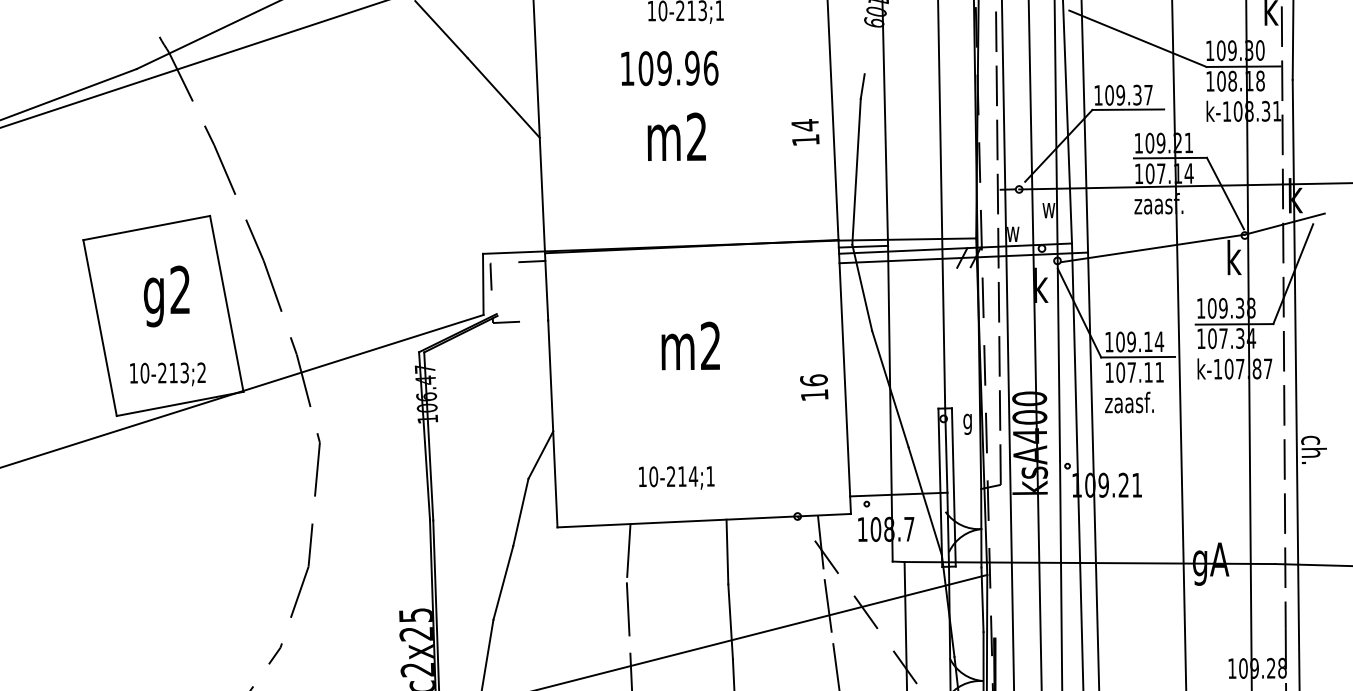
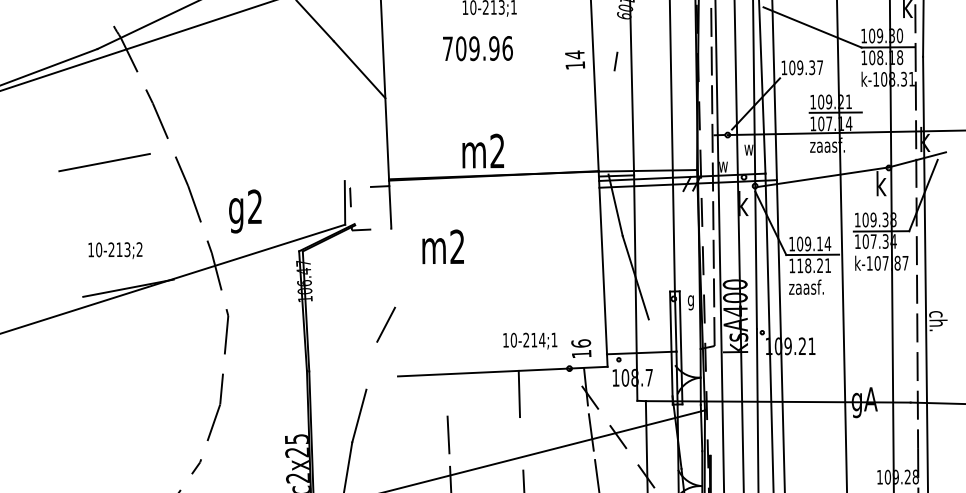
text: (627, 68) -> (448, 48), 109.96 -> 709.96
line: (1128, 109) -> (805, 77), removed
text: (805, 132) -> (575, 60), moved
text: (676, 136) -> (483, 150), moved
line: (856, 171) -> (611, 122), removed
line: (1224, 193) -> (874, 137), removed
line: (513, 252) -> (366, 180), removed
text: (166, 296) -> (245, 211), moved
line: (226, 303) -> (161, 216), removed
line: (99, 328) -> (70, 234), removed
text: (690, 345) -> (443, 246), moved
text: (1134, 372) -> (810, 265), 107.11 -> 118.21
text: (167, 374) -> (115, 250), moved
text: (814, 387) -> (581, 348), moved
line: (552, 423) -> (394, 302), removed
text: (676, 477) -> (530, 340), moved
line: (924, 501) -> (660, 357), removed
line: (520, 512) -> (371, 365), removed
line: (628, 552) -> (448, 394), removed
line: (730, 621) -> (521, 443), removed

